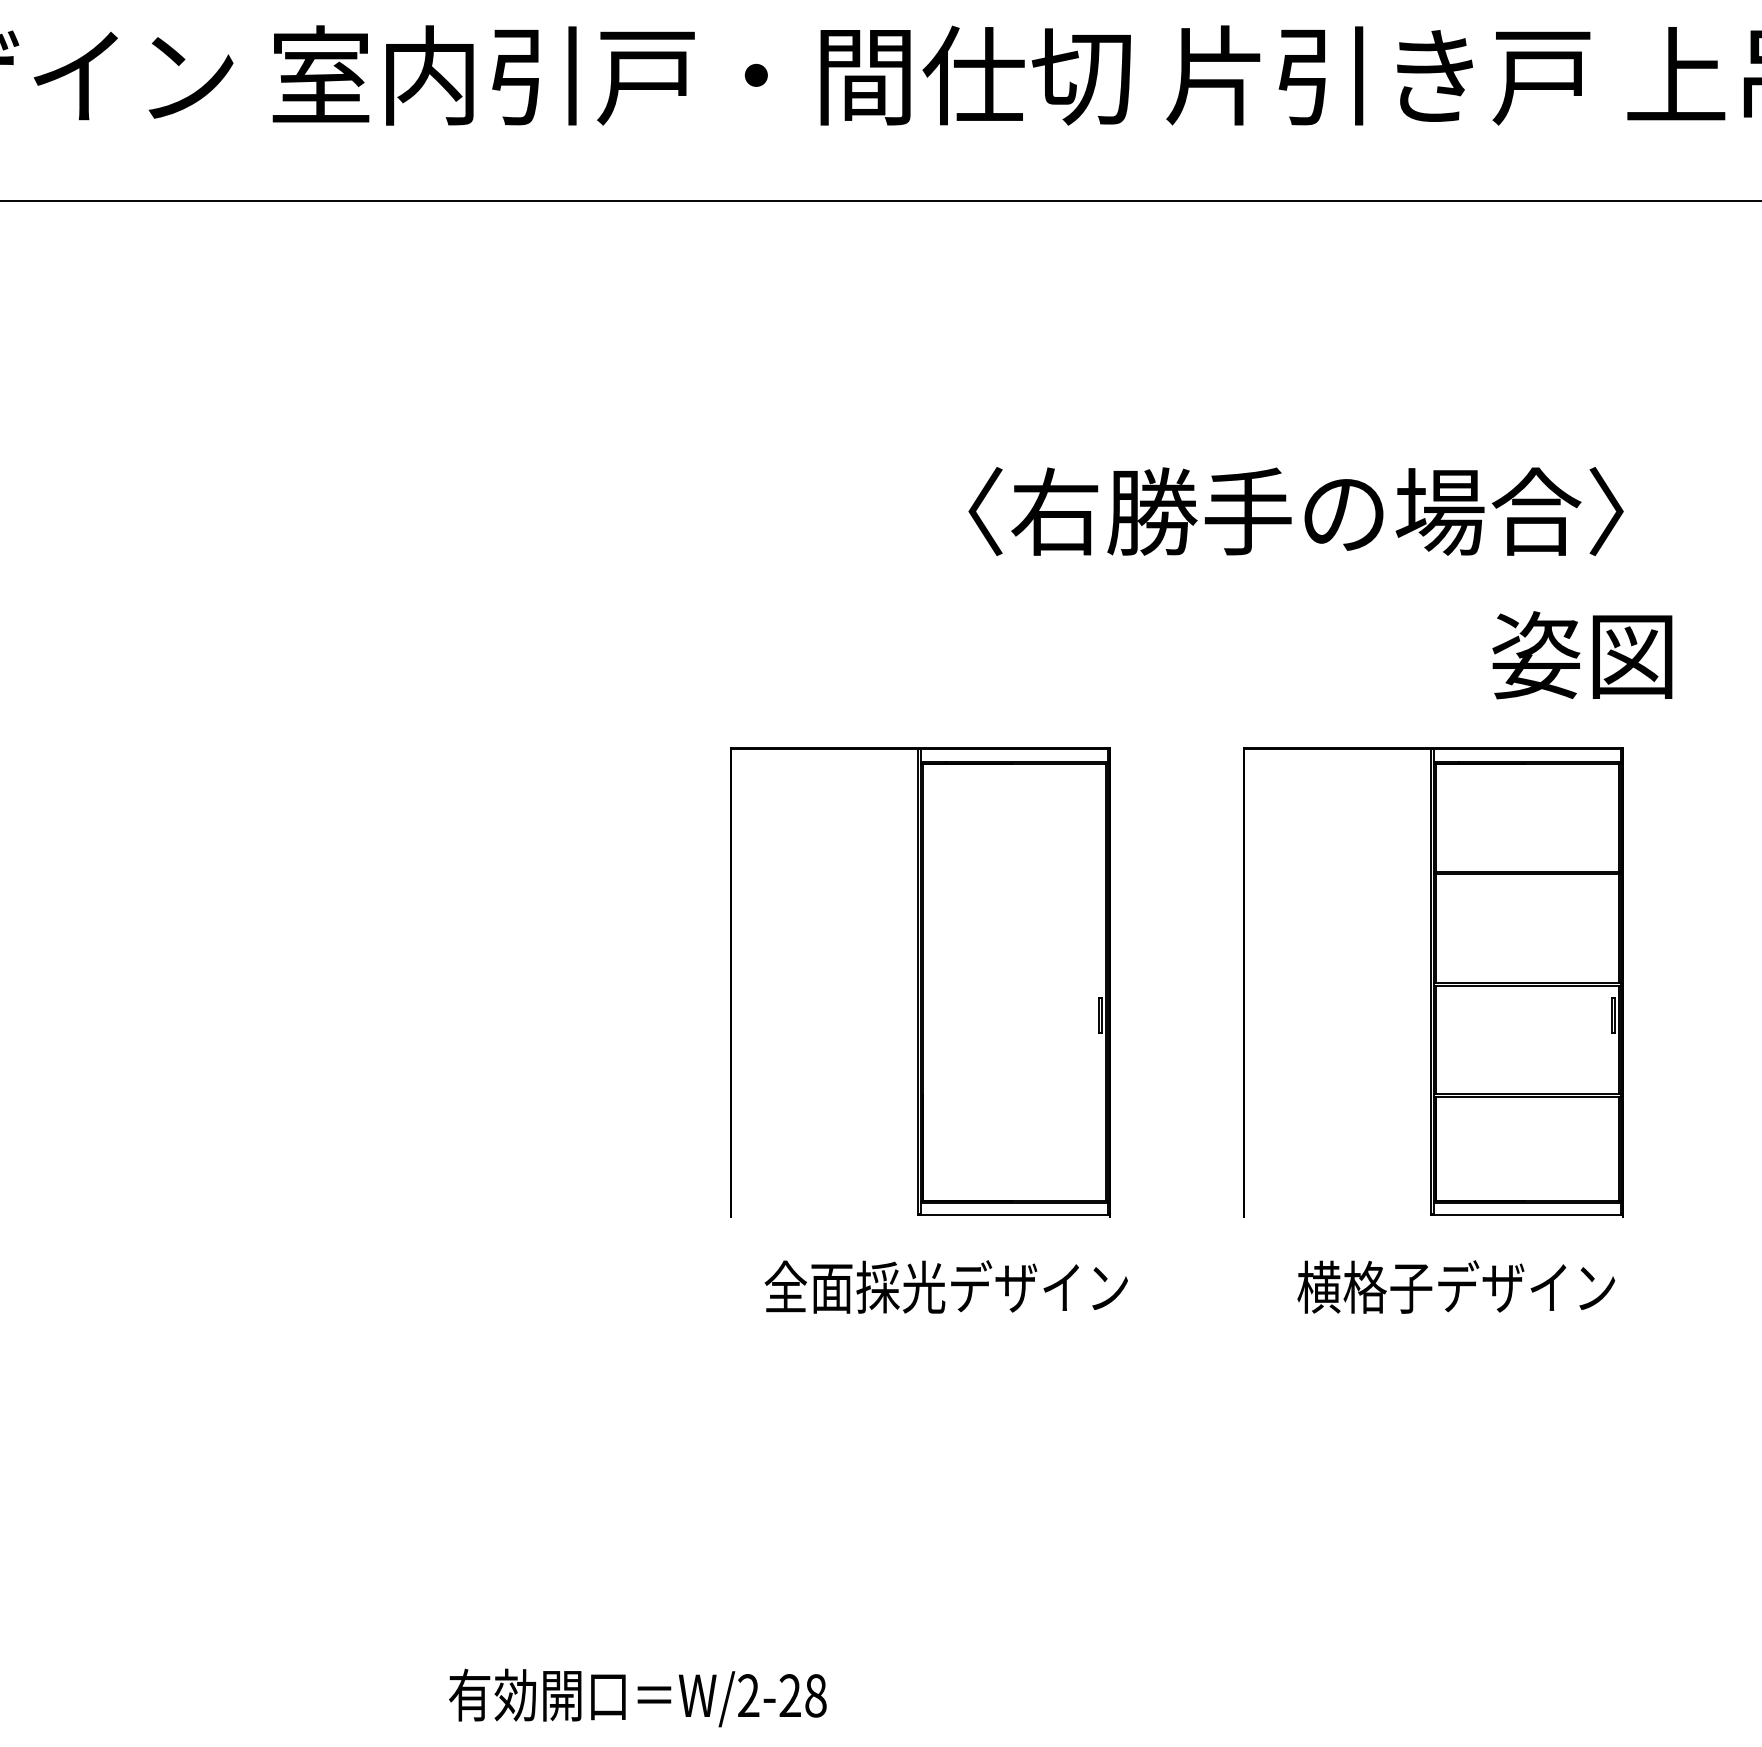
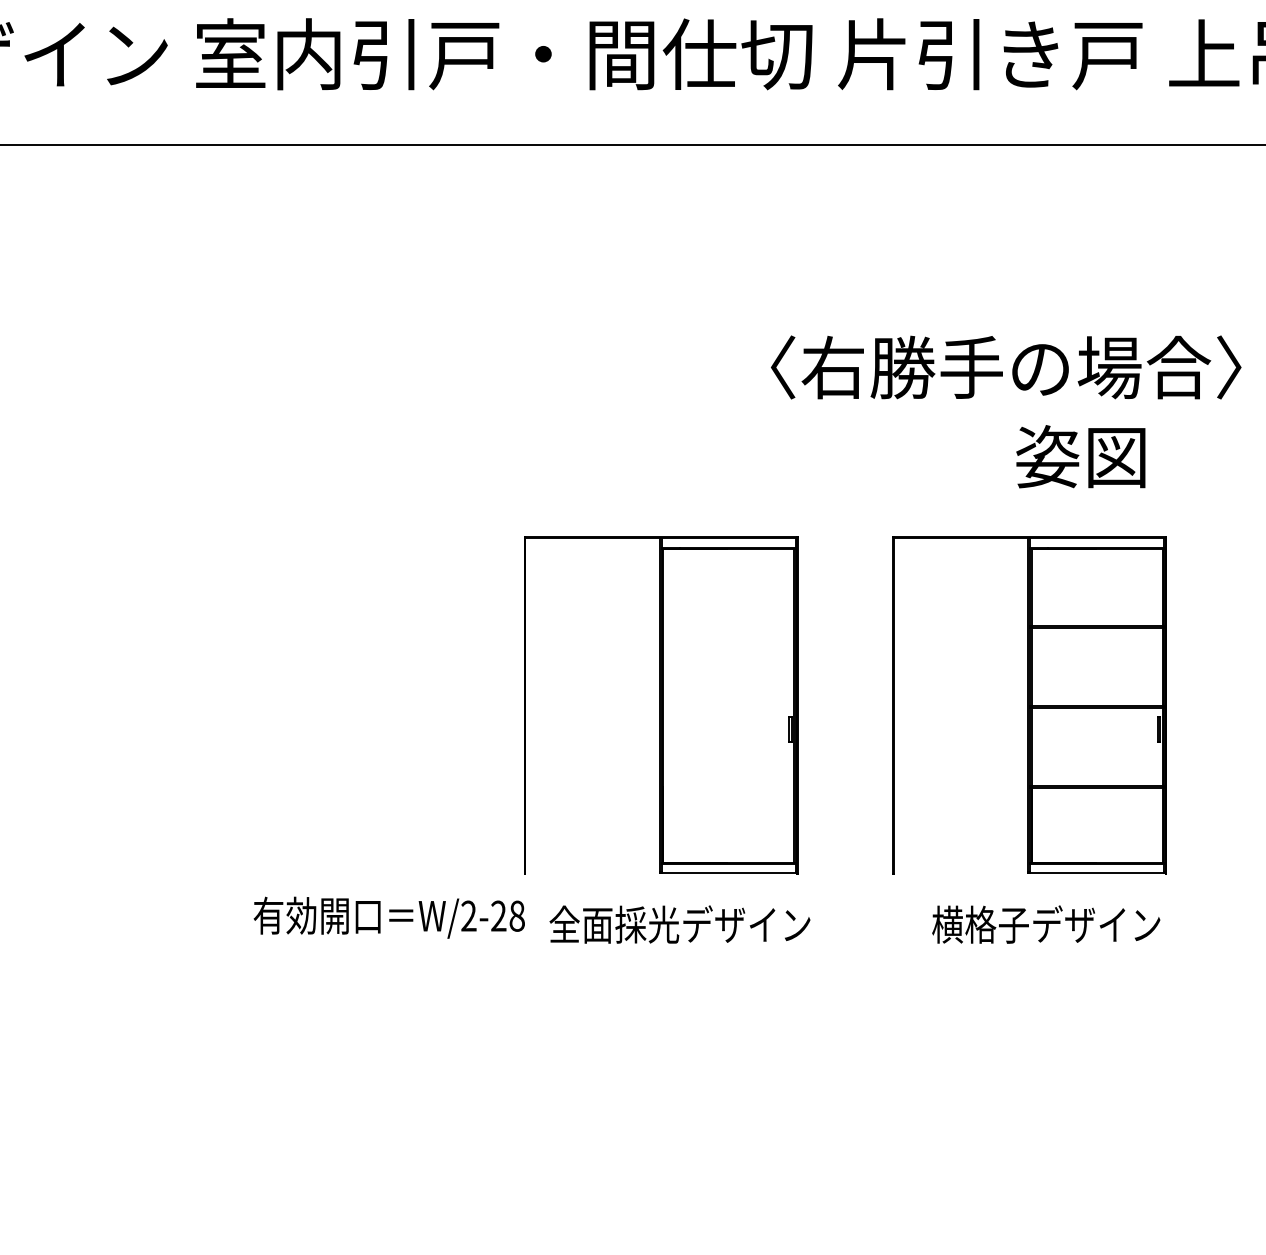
text: (1296, 511) -> (1006, 367), moved
text: (1581, 654) -> (1080, 456), moved
text: (636, 1697) -> (388, 917), moved

